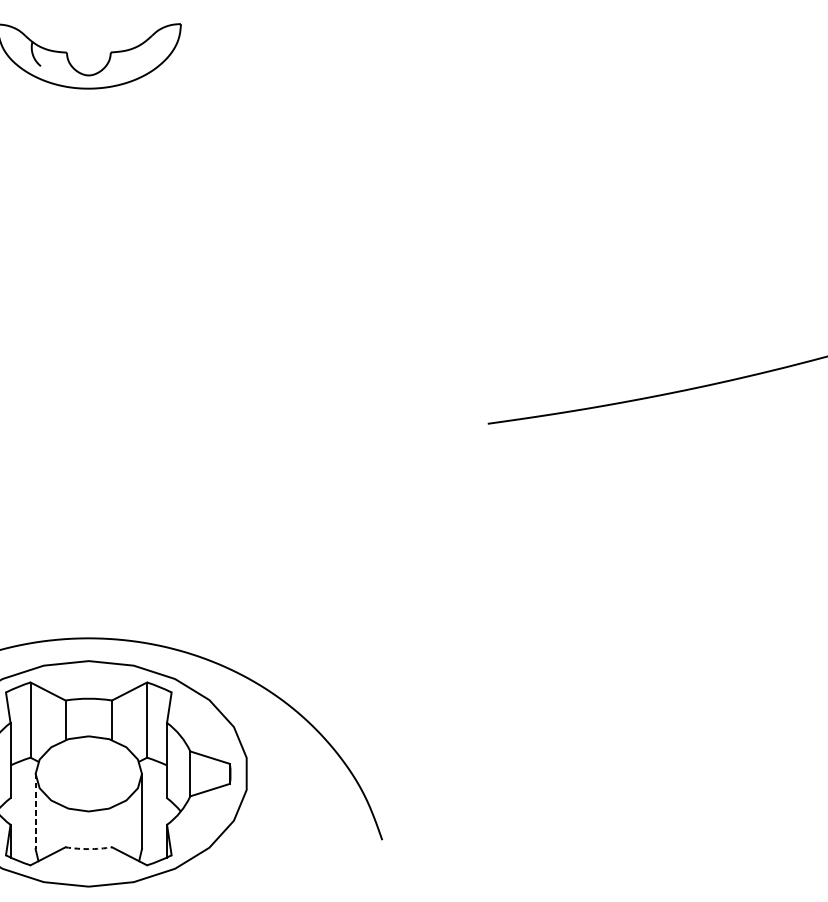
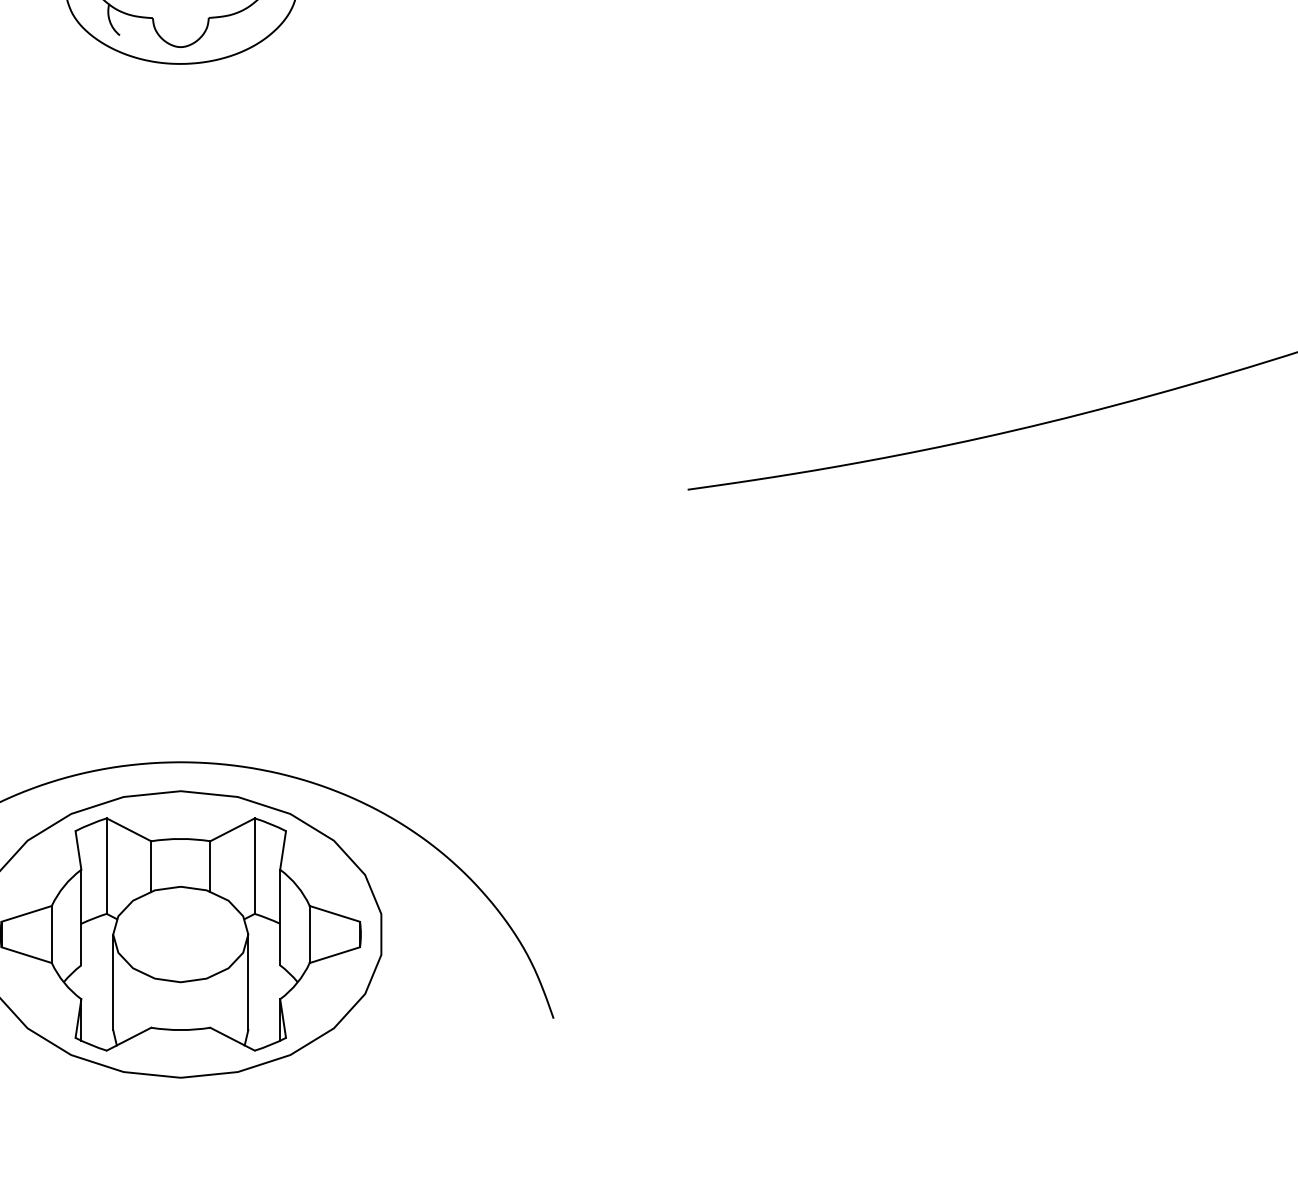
line: (35, 811) -> (113, 982), dashed -> solid
arc: (88, 849) -> (180, 1030), dashed -> solid

